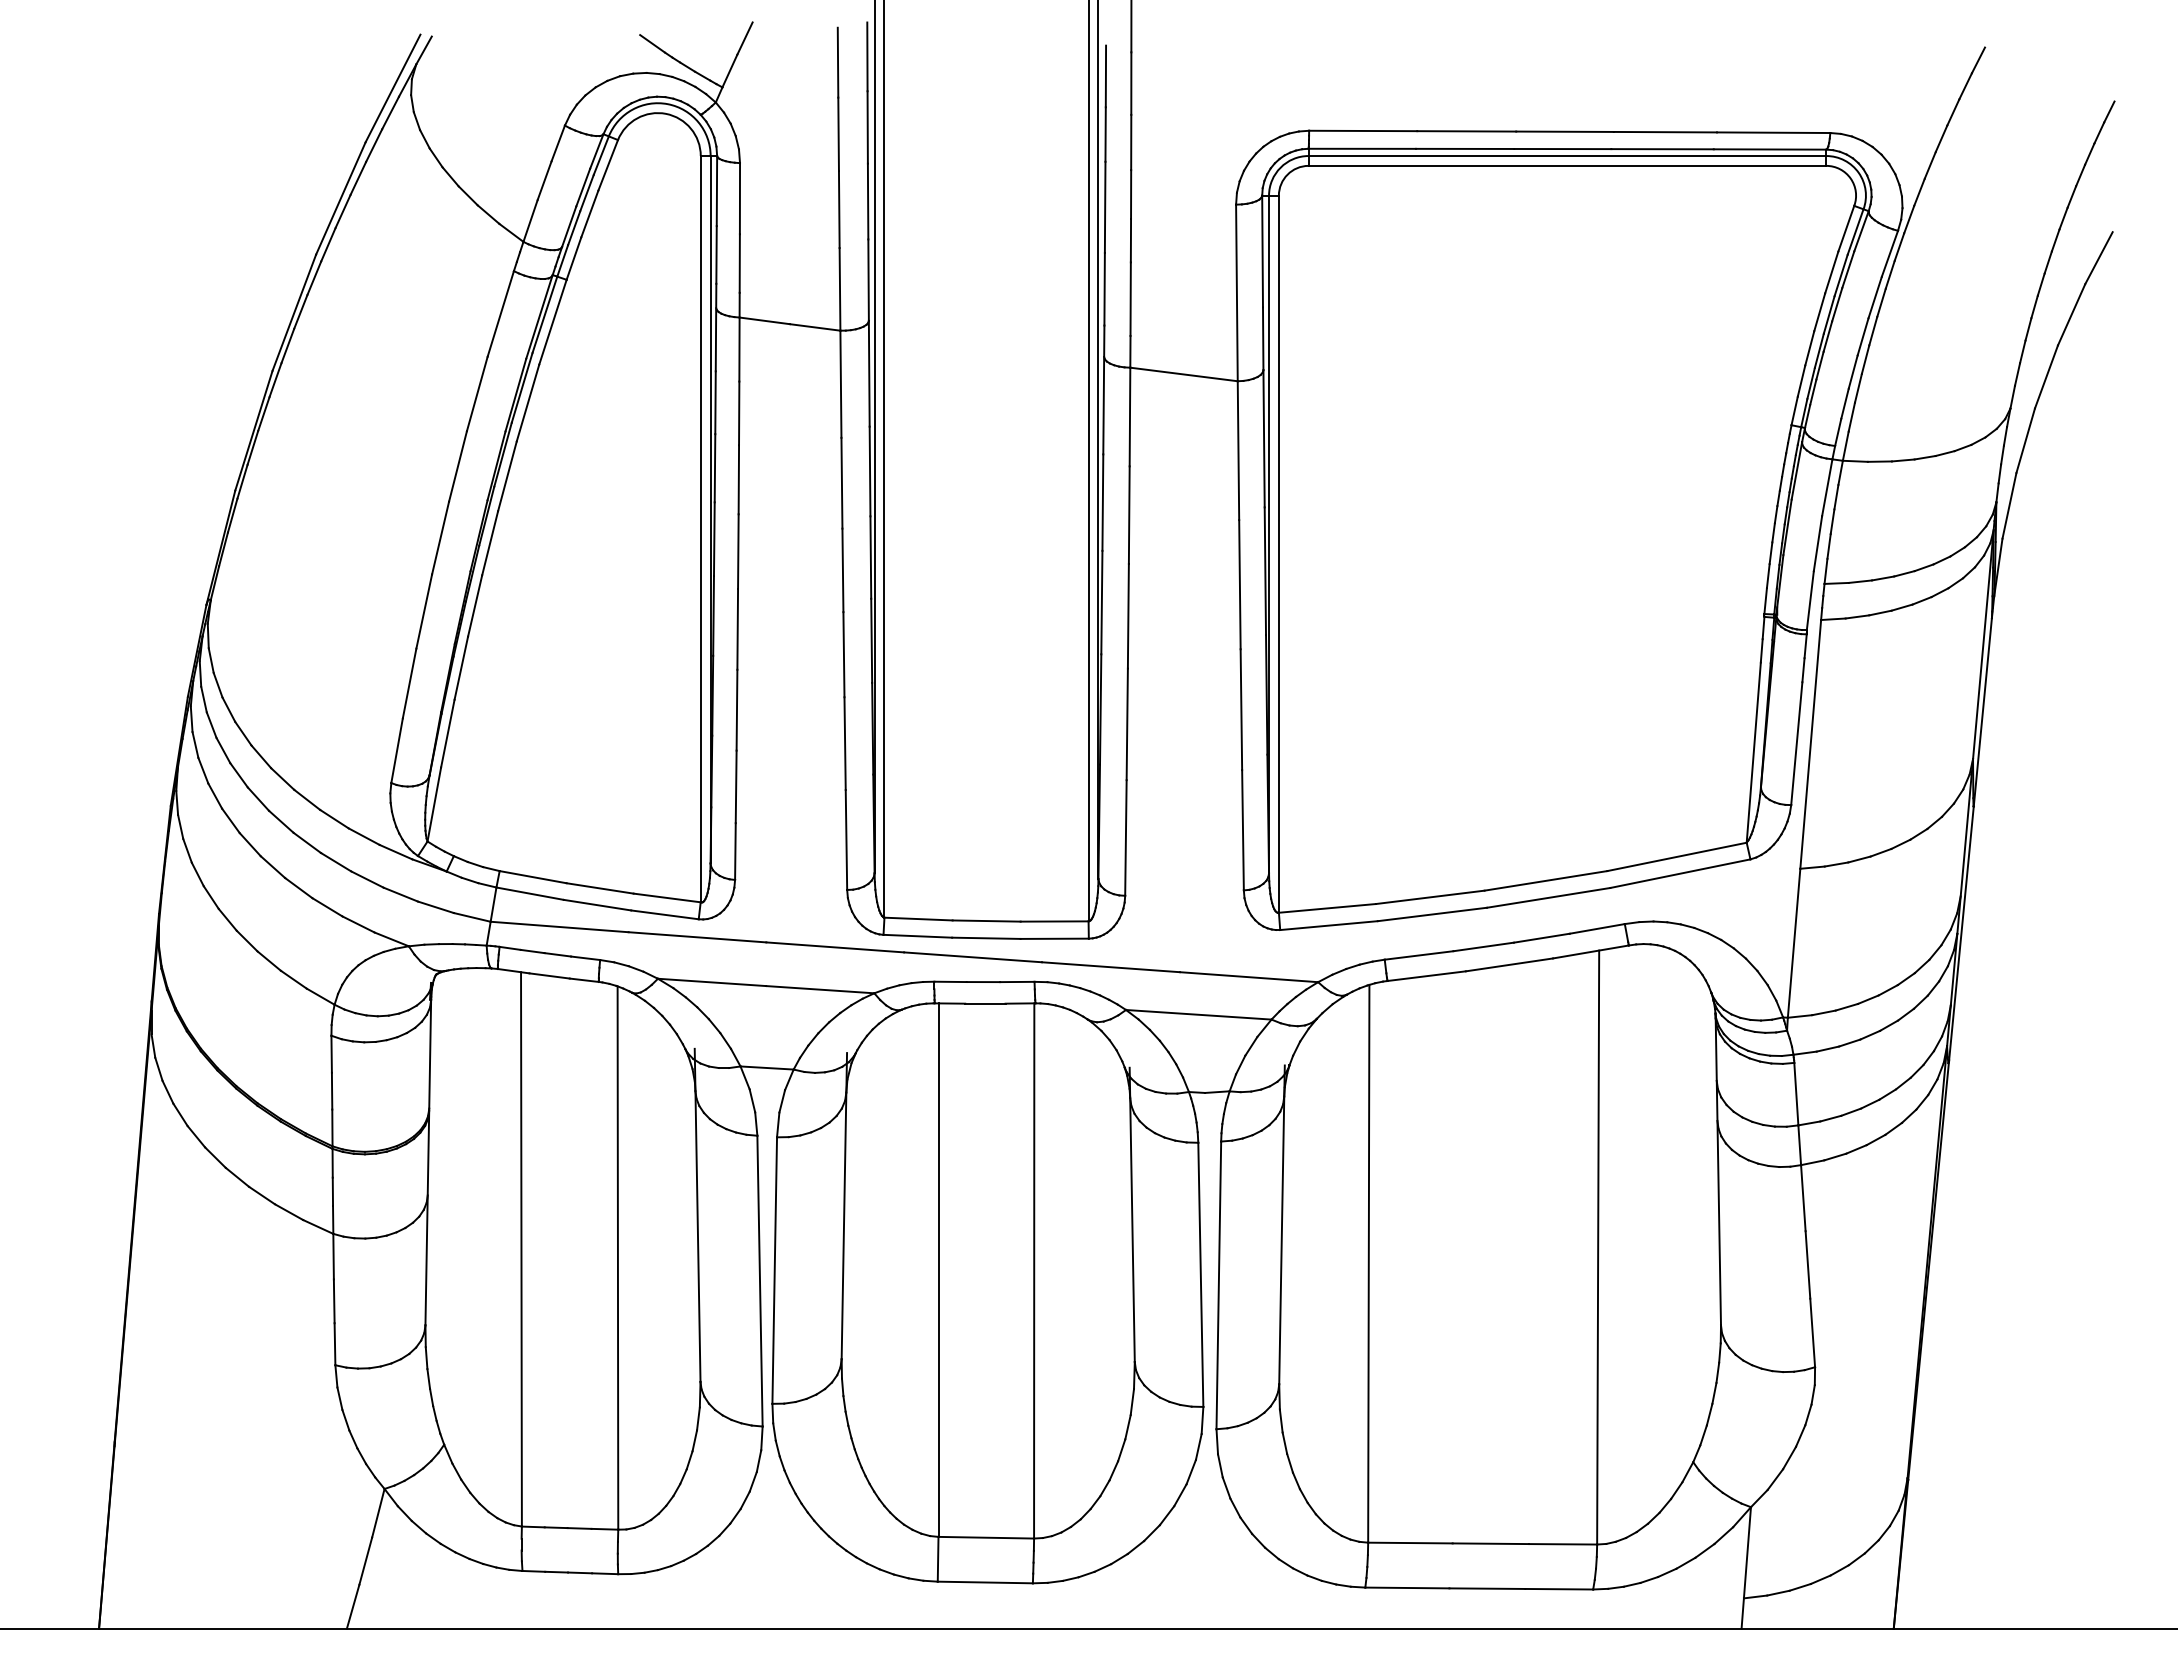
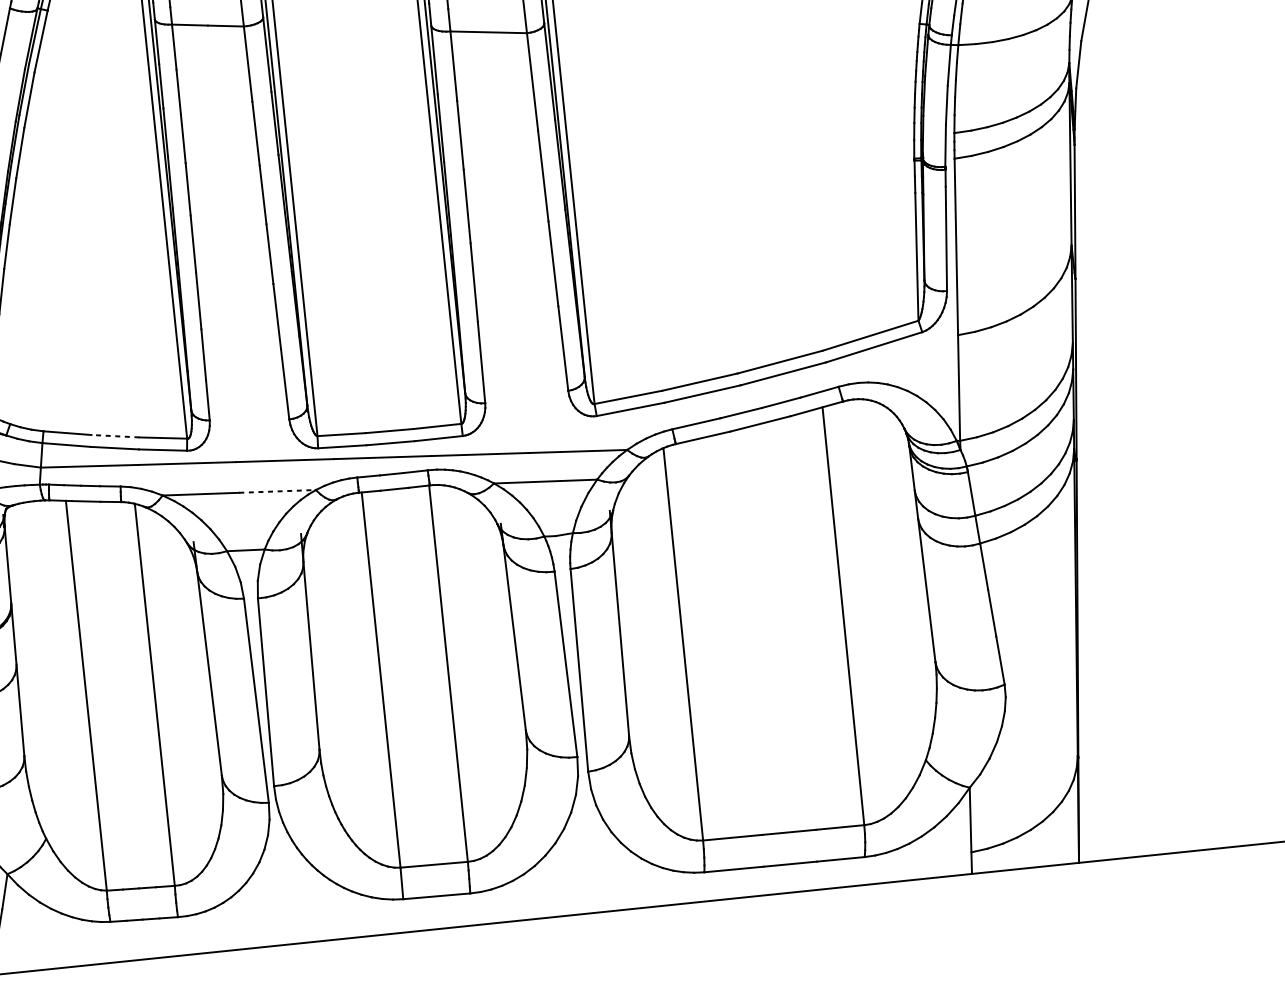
line: (600, 888) -> (115, 436), solid -> dashed
line: (820, 989) -> (277, 491), solid -> dashed

